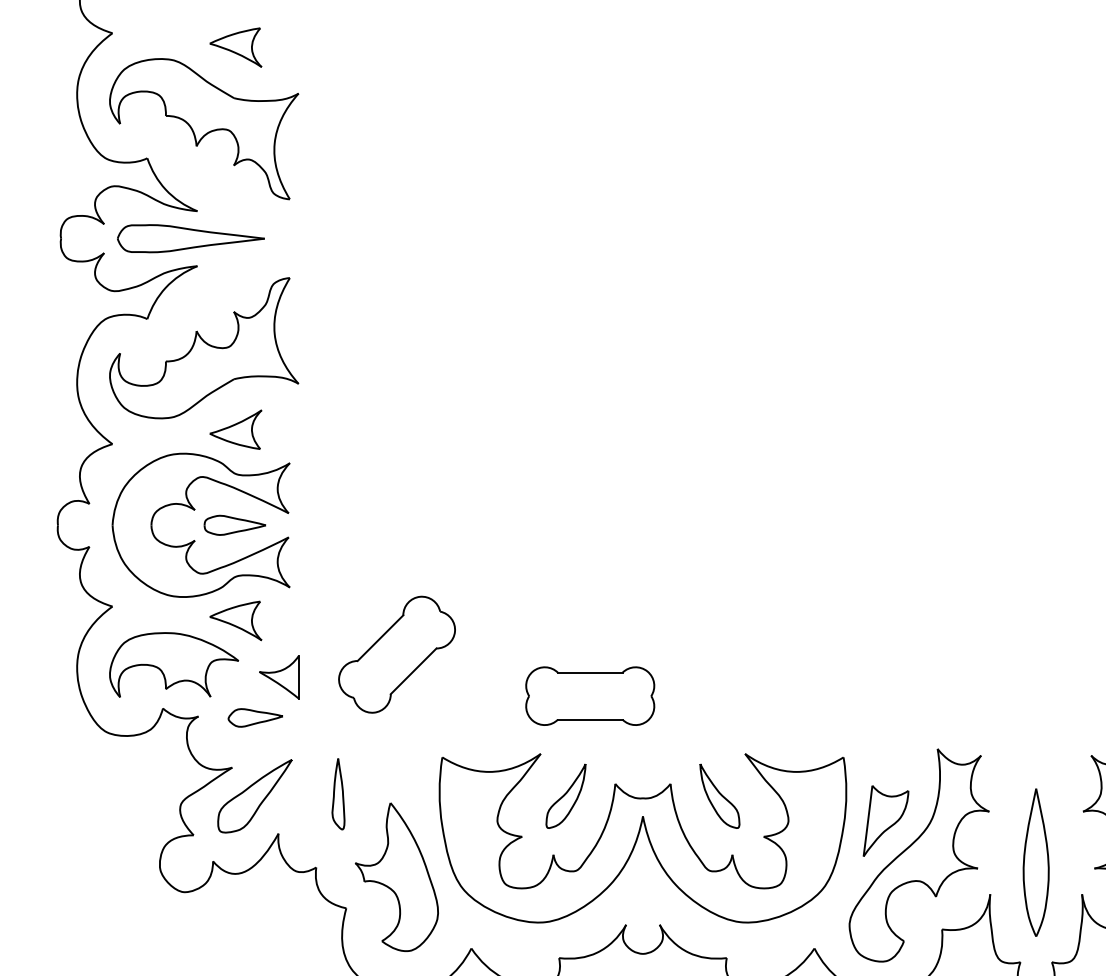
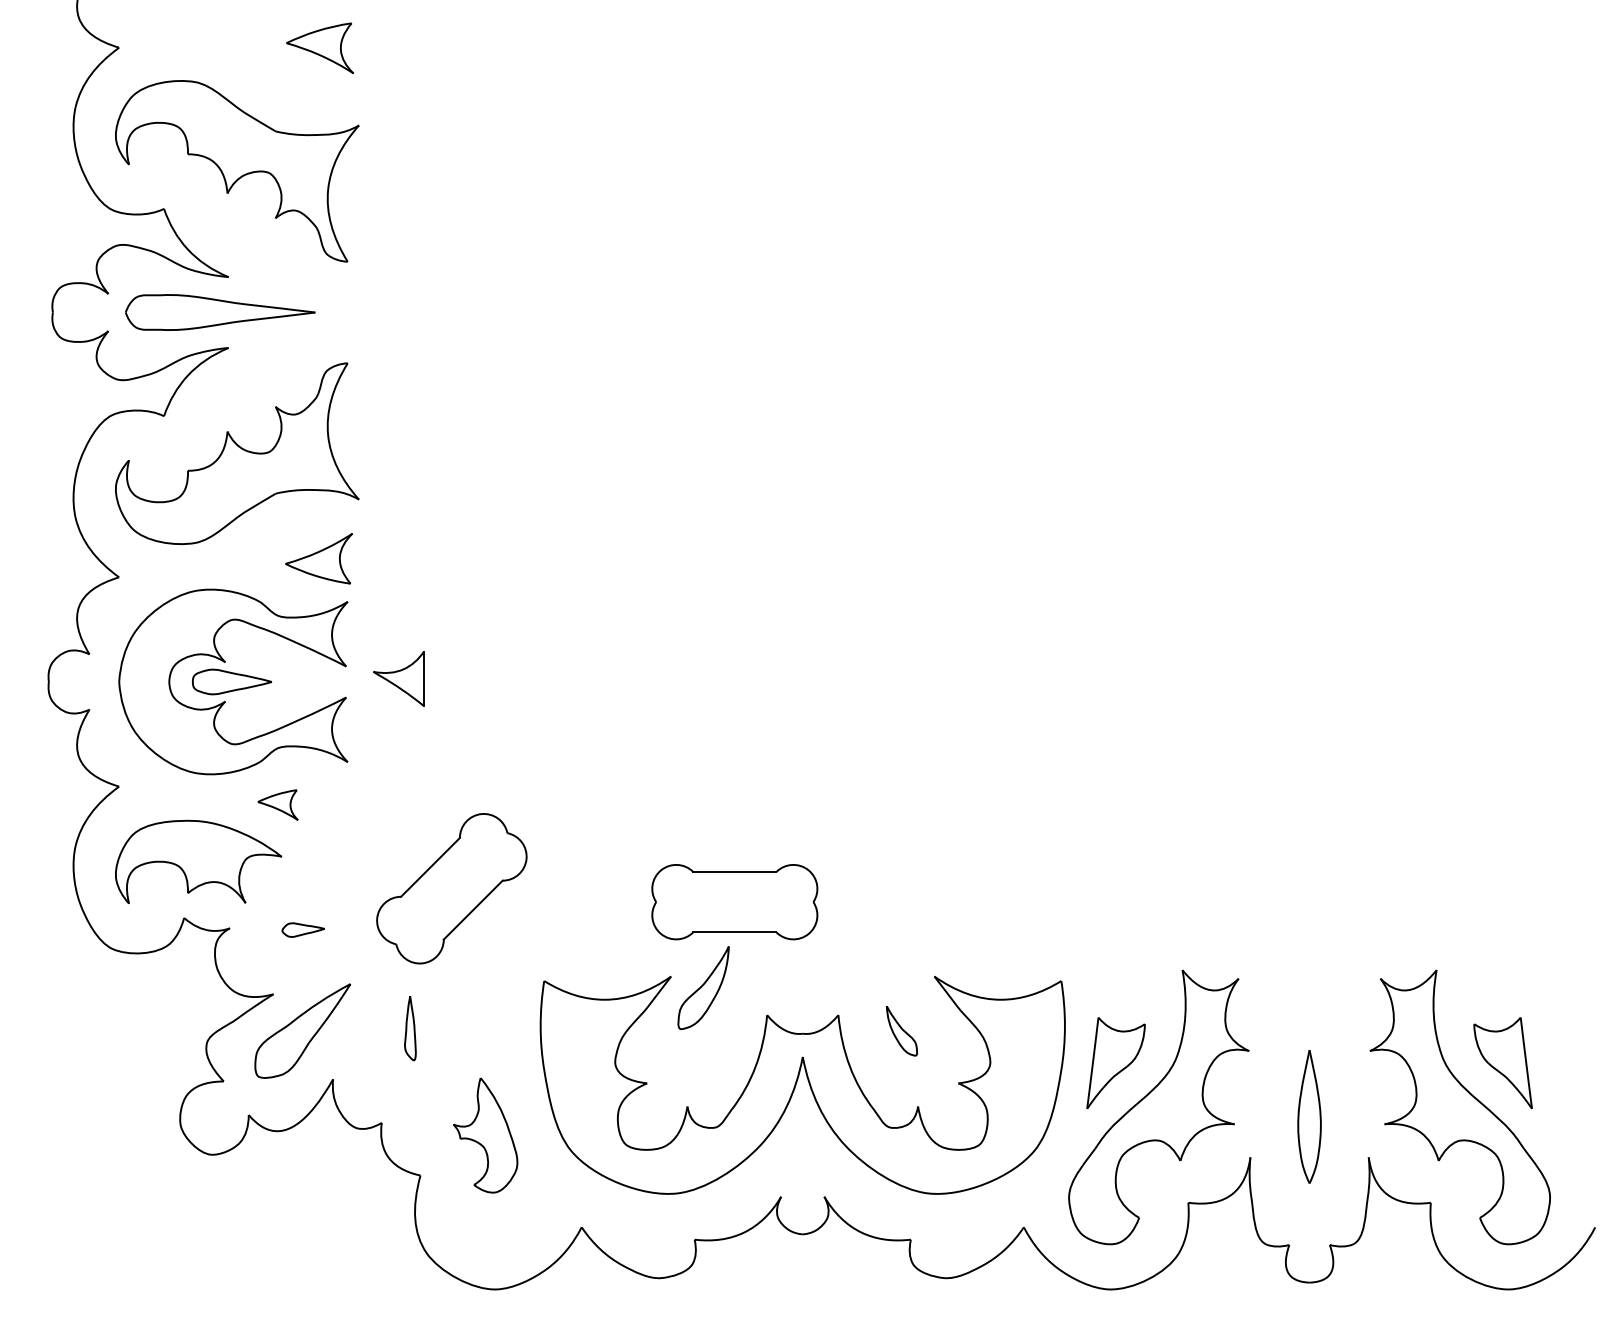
part: (235, 47) -> (319, 47), moved
part: (235, 429) -> (318, 558), moved
part: (234, 524) -> (231, 681), moved
part: (235, 620) -> (277, 804), size x0.6
part: (396, 654) -> (451, 888), moved
part: (278, 677) -> (398, 678), moved
part: (254, 717) -> (302, 929), size x0.6
part: (338, 794) -> (410, 1028), size x0.7
part: (719, 795) -> (901, 1030), size x0.6
part: (565, 796) -> (703, 988), moved
part: (1036, 862) -> (1309, 1116), size x0.7
part: (396, 877) -> (485, 1135), size x0.6

